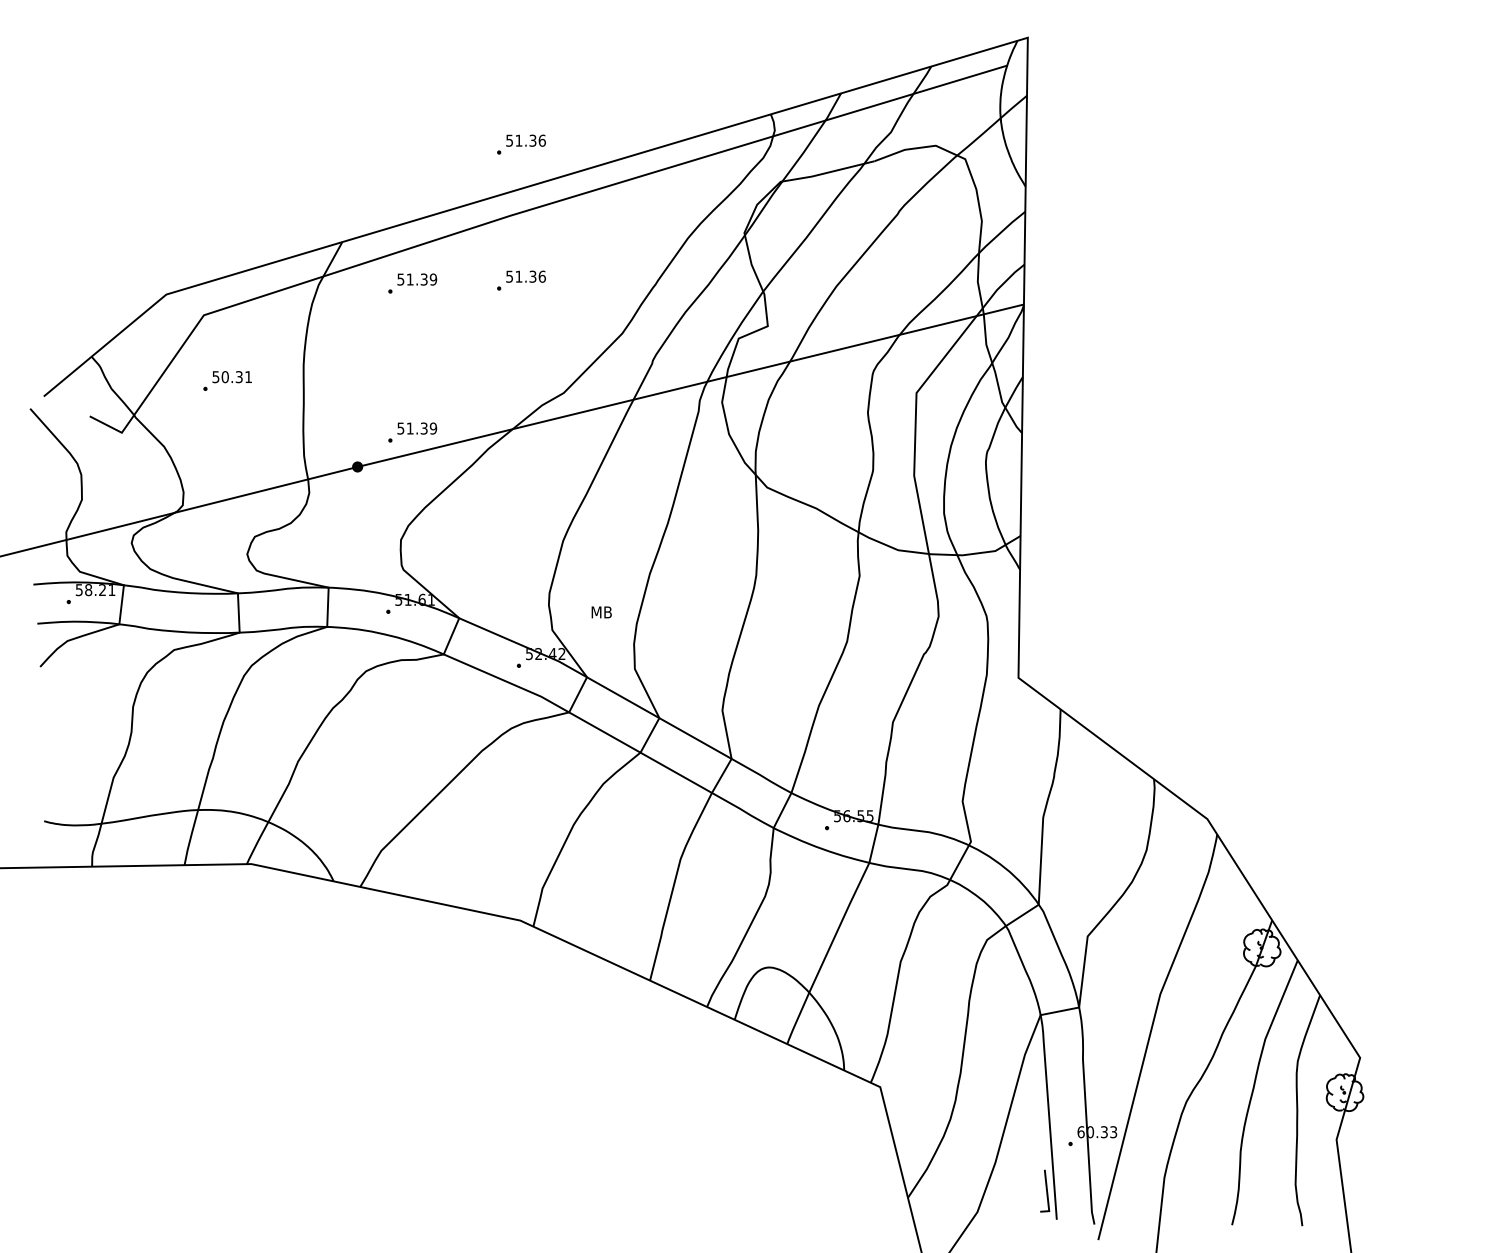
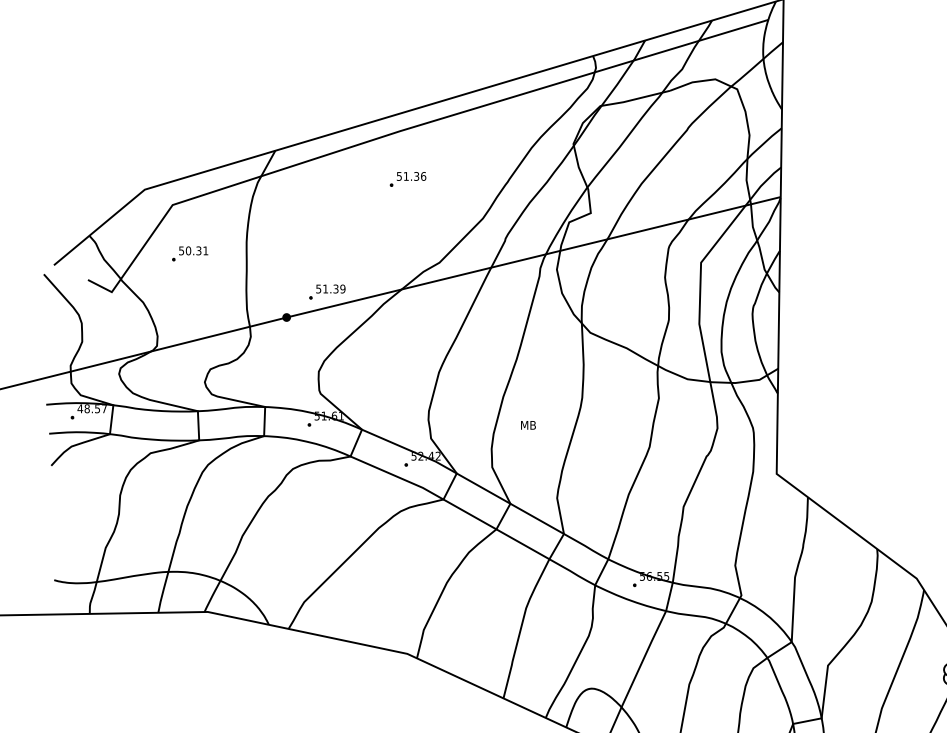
part: (521, 144) -> (408, 78), removed
part: (412, 283) -> (327, 181), removed
text: (95, 590) -> (92, 409), 58.21 -> 48.57
text: (601, 612) -> (528, 425), moved

